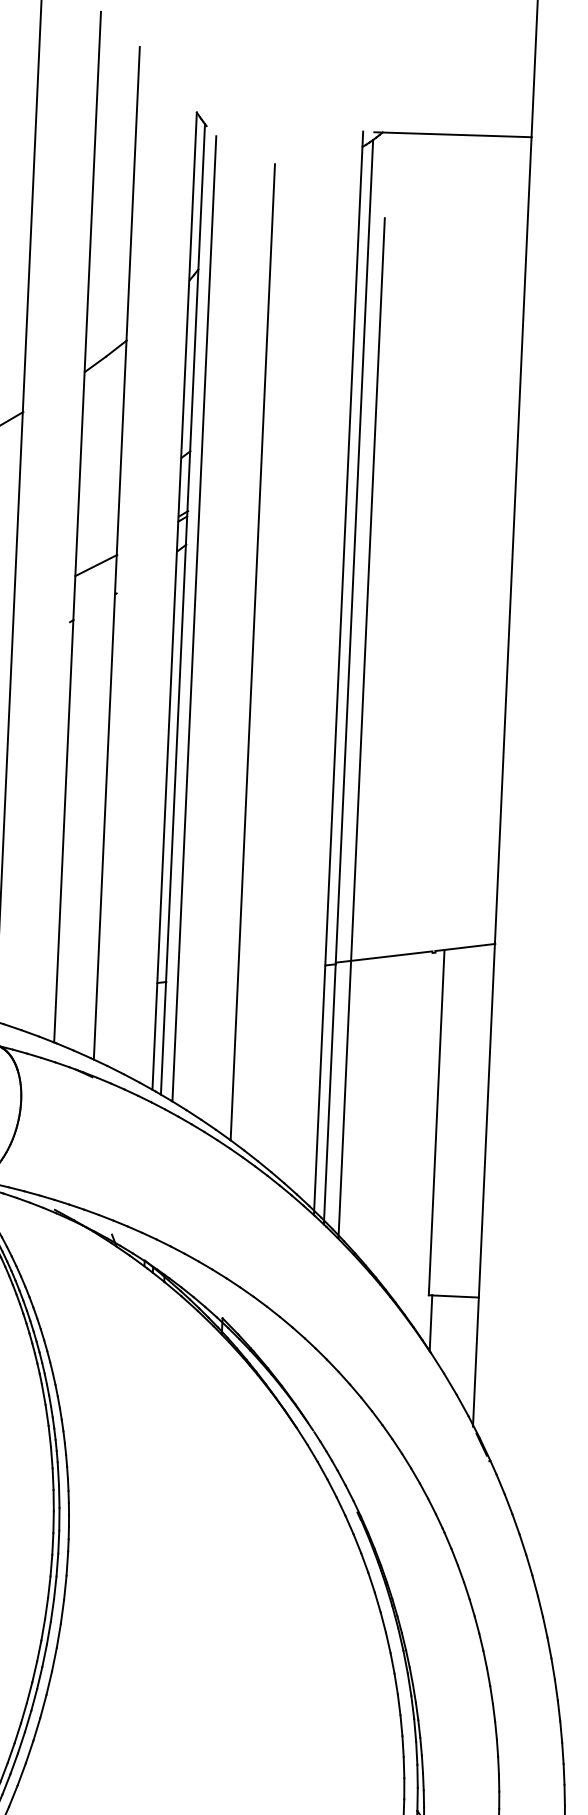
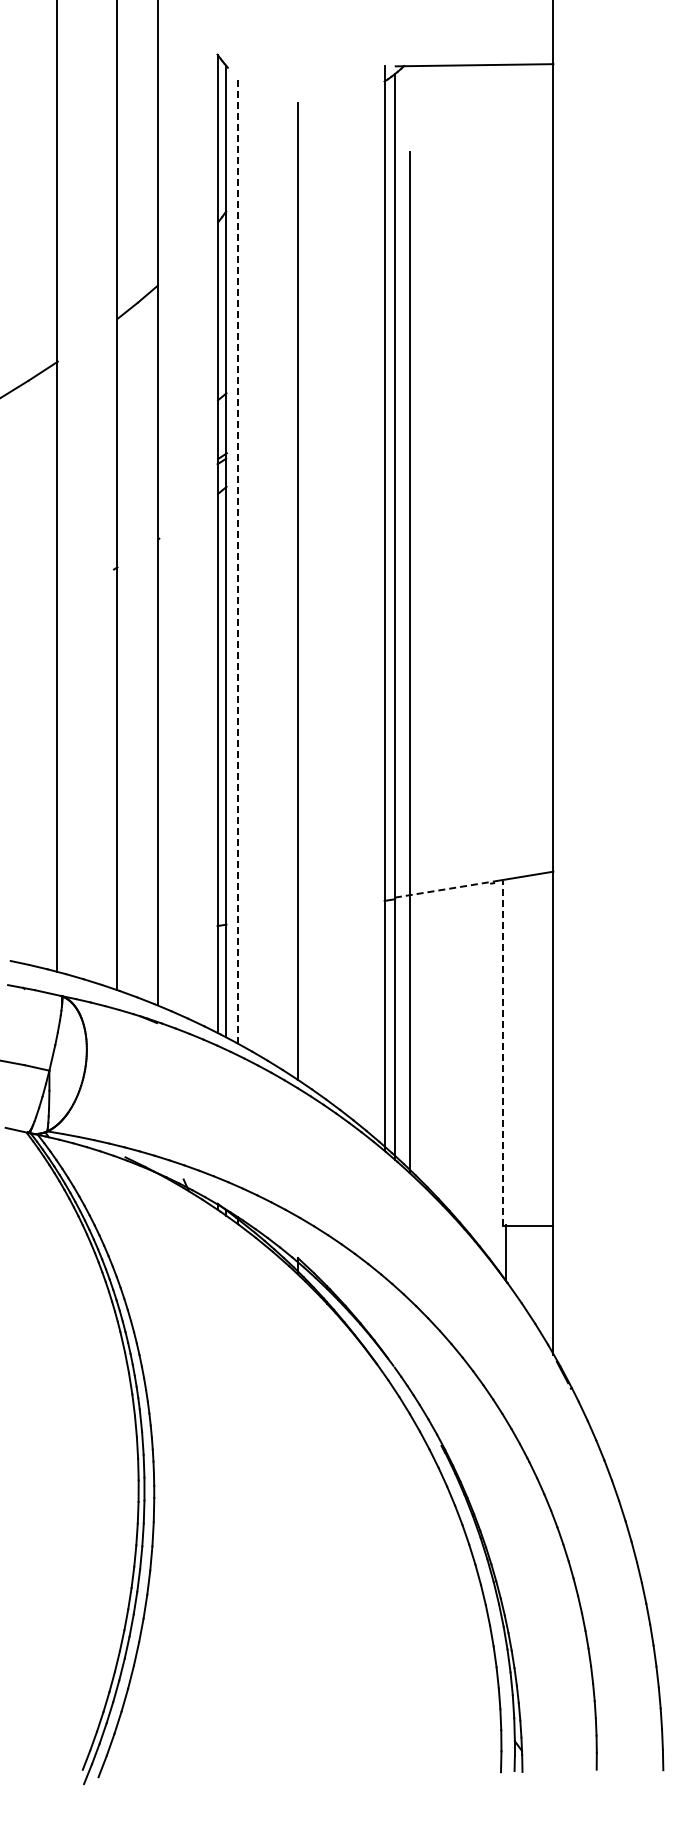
line: (96, 565) -> (137, 511), removed
line: (194, 618) -> (238, 560), solid -> dashed
line: (383, 956) -> (442, 889), solid -> dashed
line: (436, 1122) -> (502, 1052), solid -> dashed

